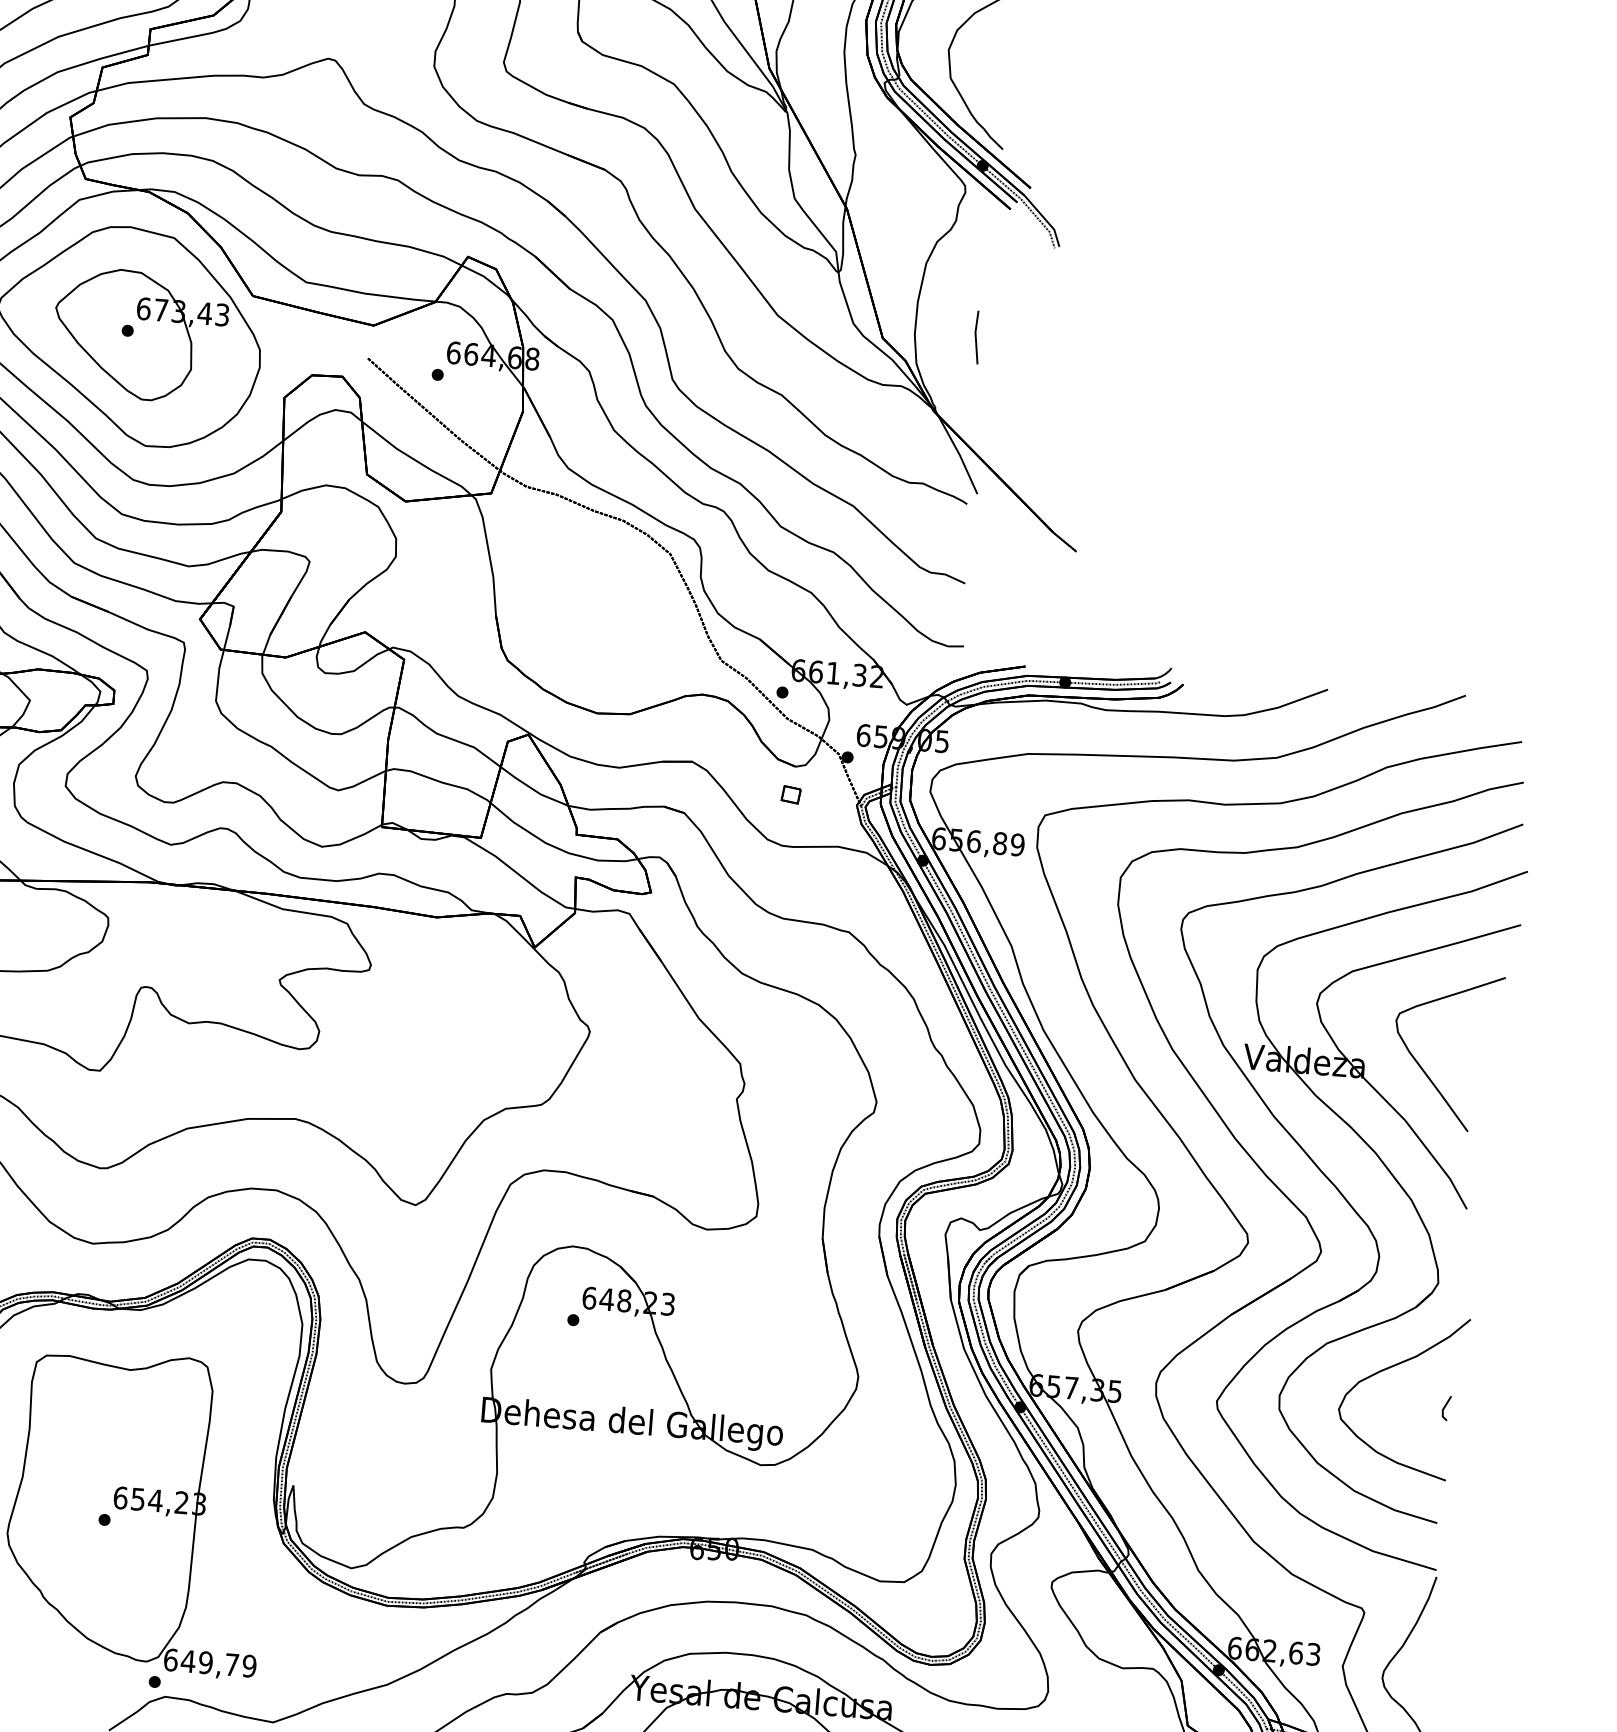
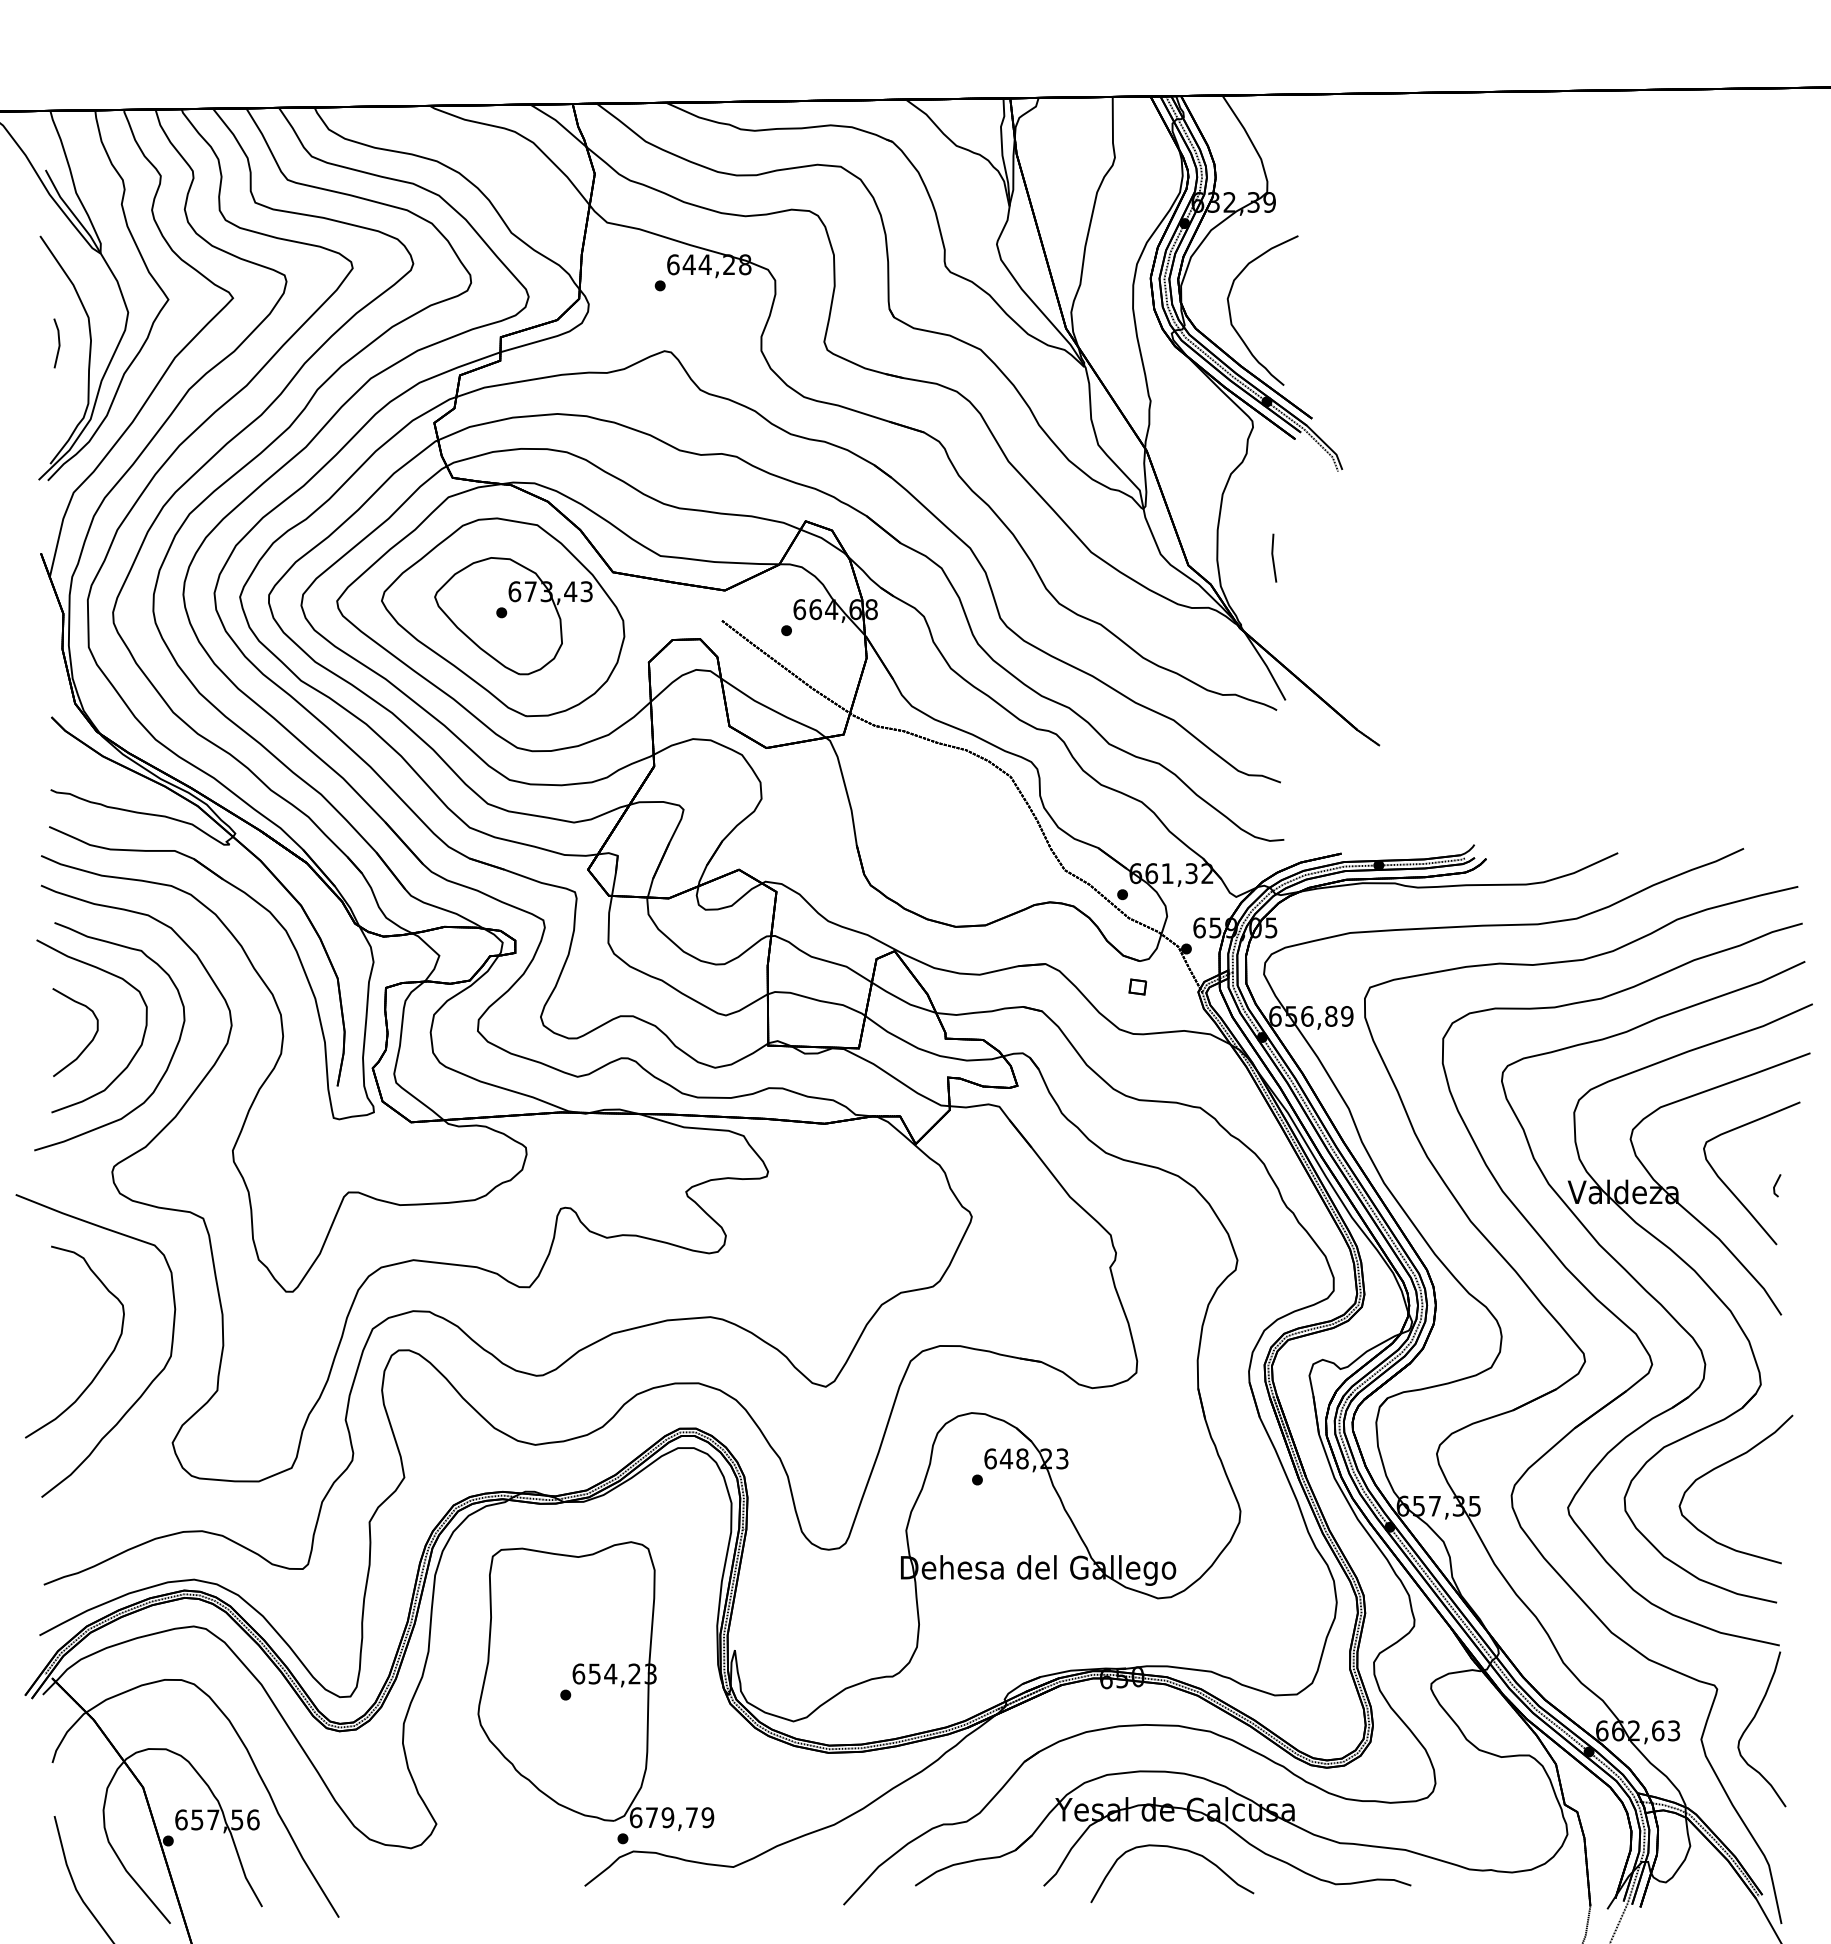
part: (1446, 1408) -> (1777, 1185), moved
text: (187, 1661) -> (651, 1817), 649,79 -> 679,79

